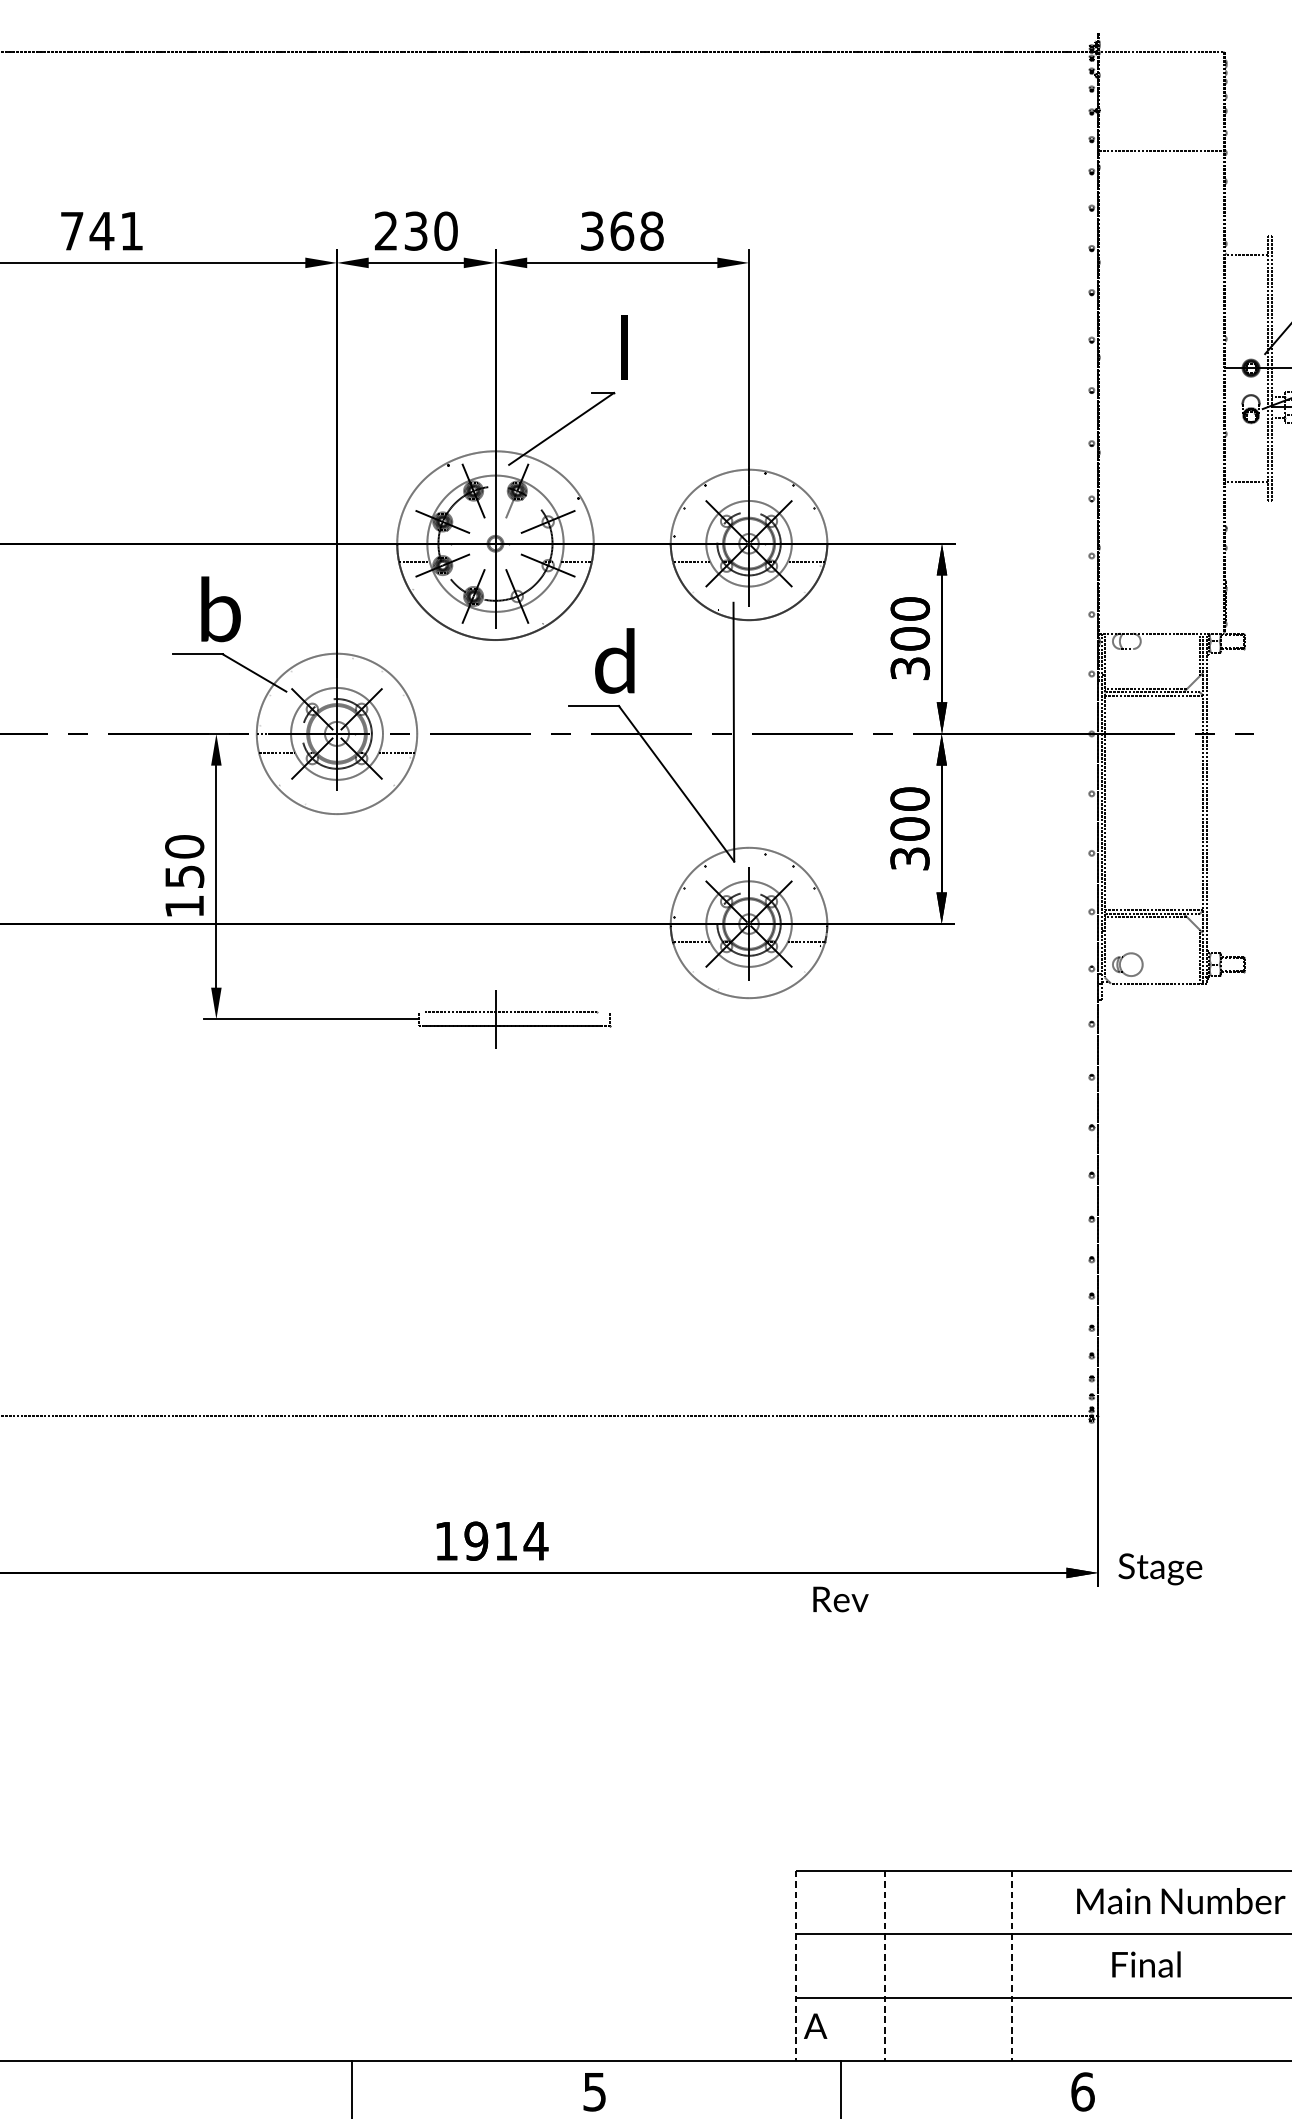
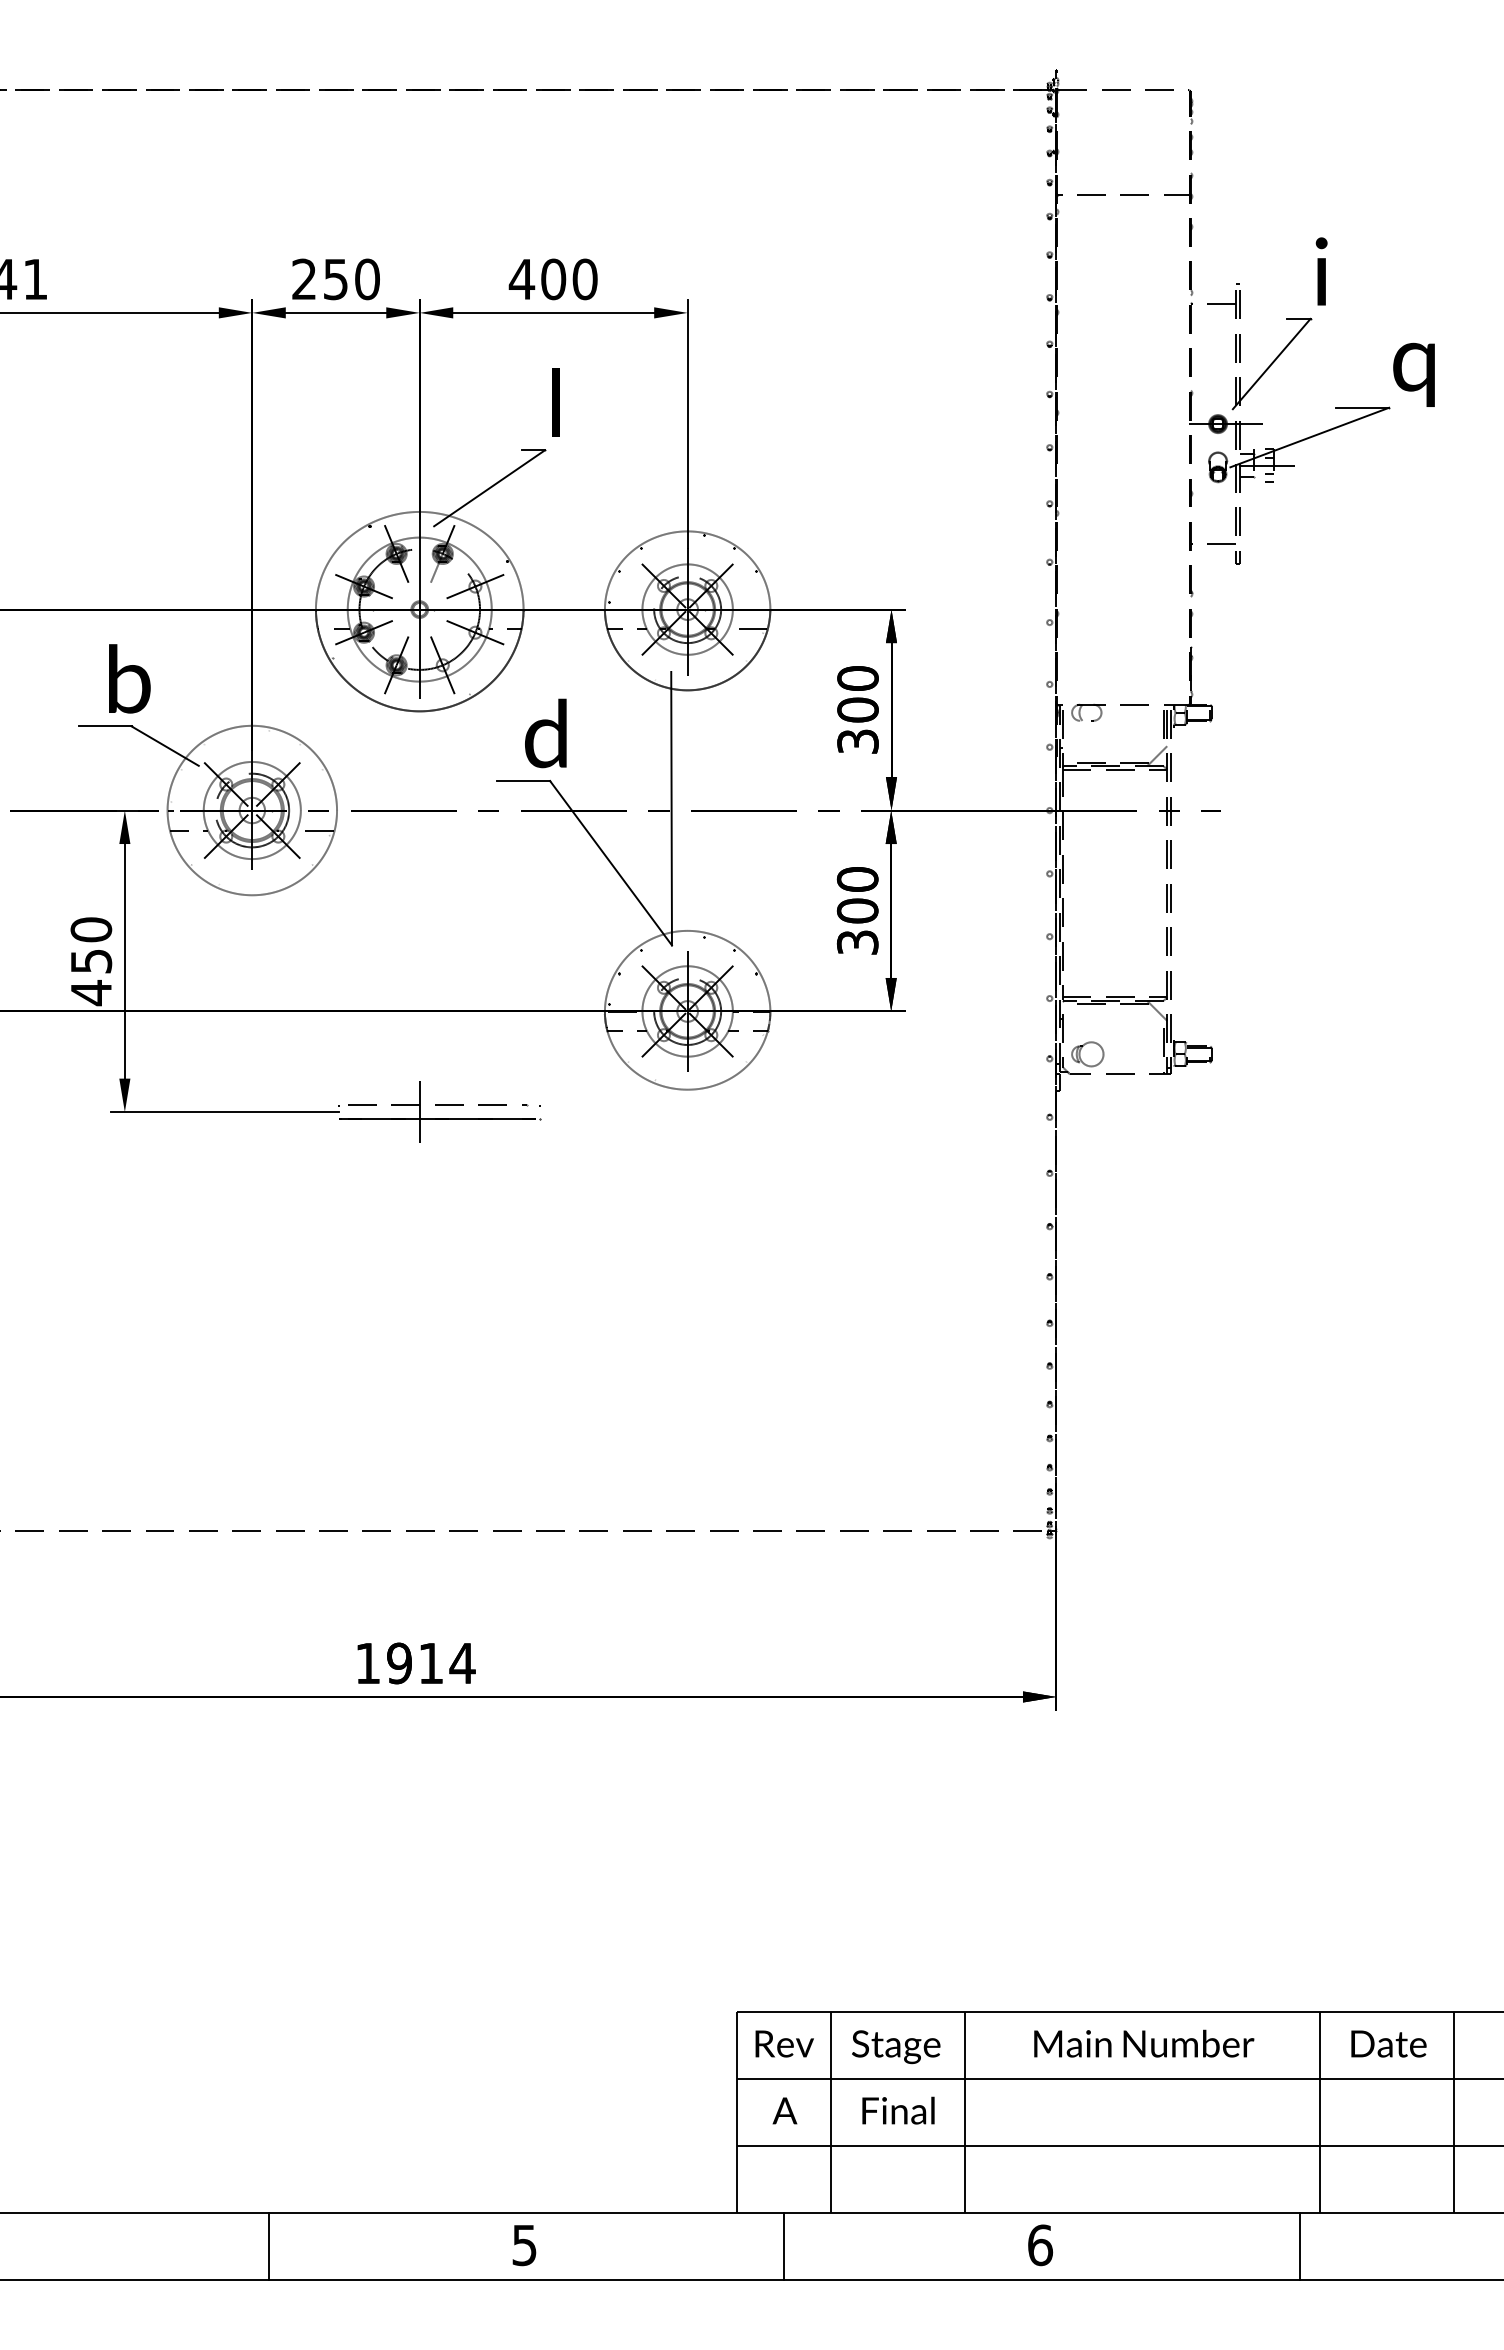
text: (415, 230) -> (335, 278), 230 -> 250
text: (621, 231) -> (552, 279), 368 -> 400
text: (184, 907) -> (91, 993), 150 -> 450
text: (1160, 1569) -> (896, 2047), moved
text: (840, 1598) -> (784, 2043), moved
text: (1146, 1964) -> (898, 2110), moved
line: (796, 1966) -> (737, 2112), dashed -> solid
line: (885, 1966) -> (831, 2112), dashed -> solid
line: (1012, 1966) -> (965, 2112), dashed -> solid
text: (815, 2025) -> (784, 2110), moved

